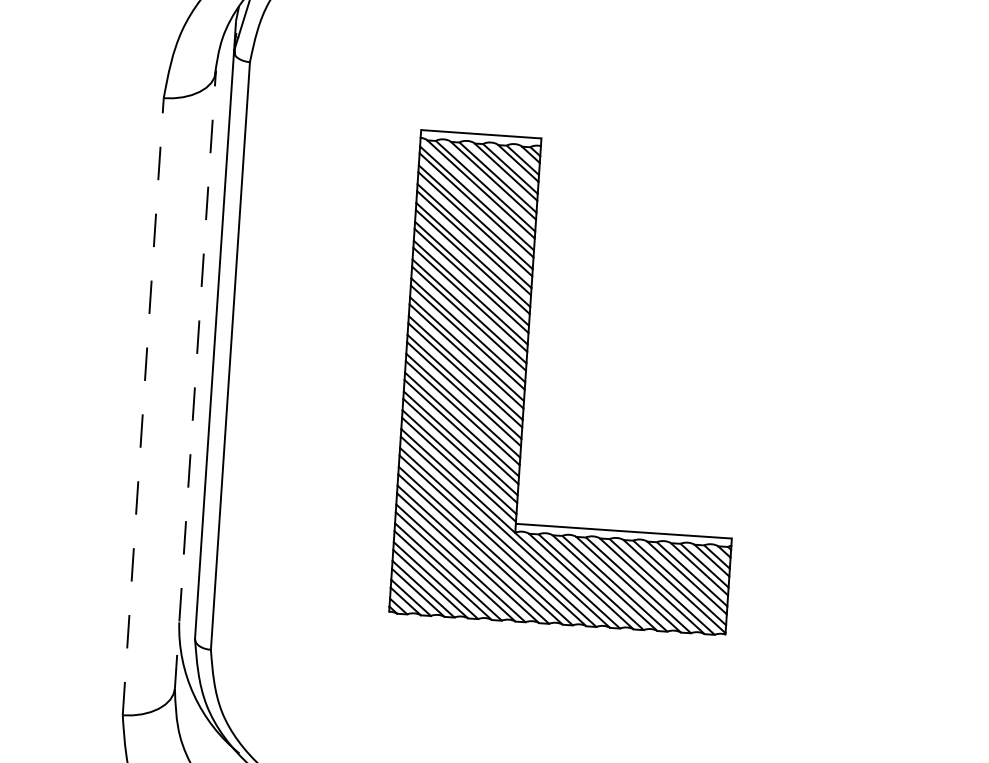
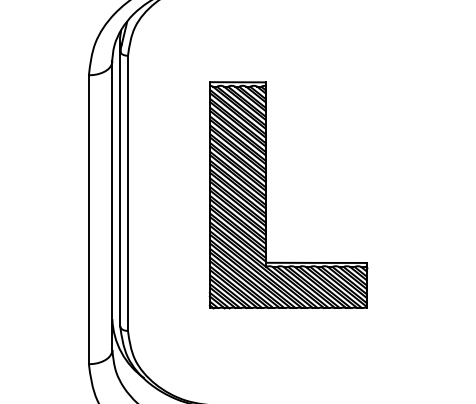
line: (195, 379) -> (112, 205), dashed -> solid
line: (142, 406) -> (88, 219), dashed -> solid

